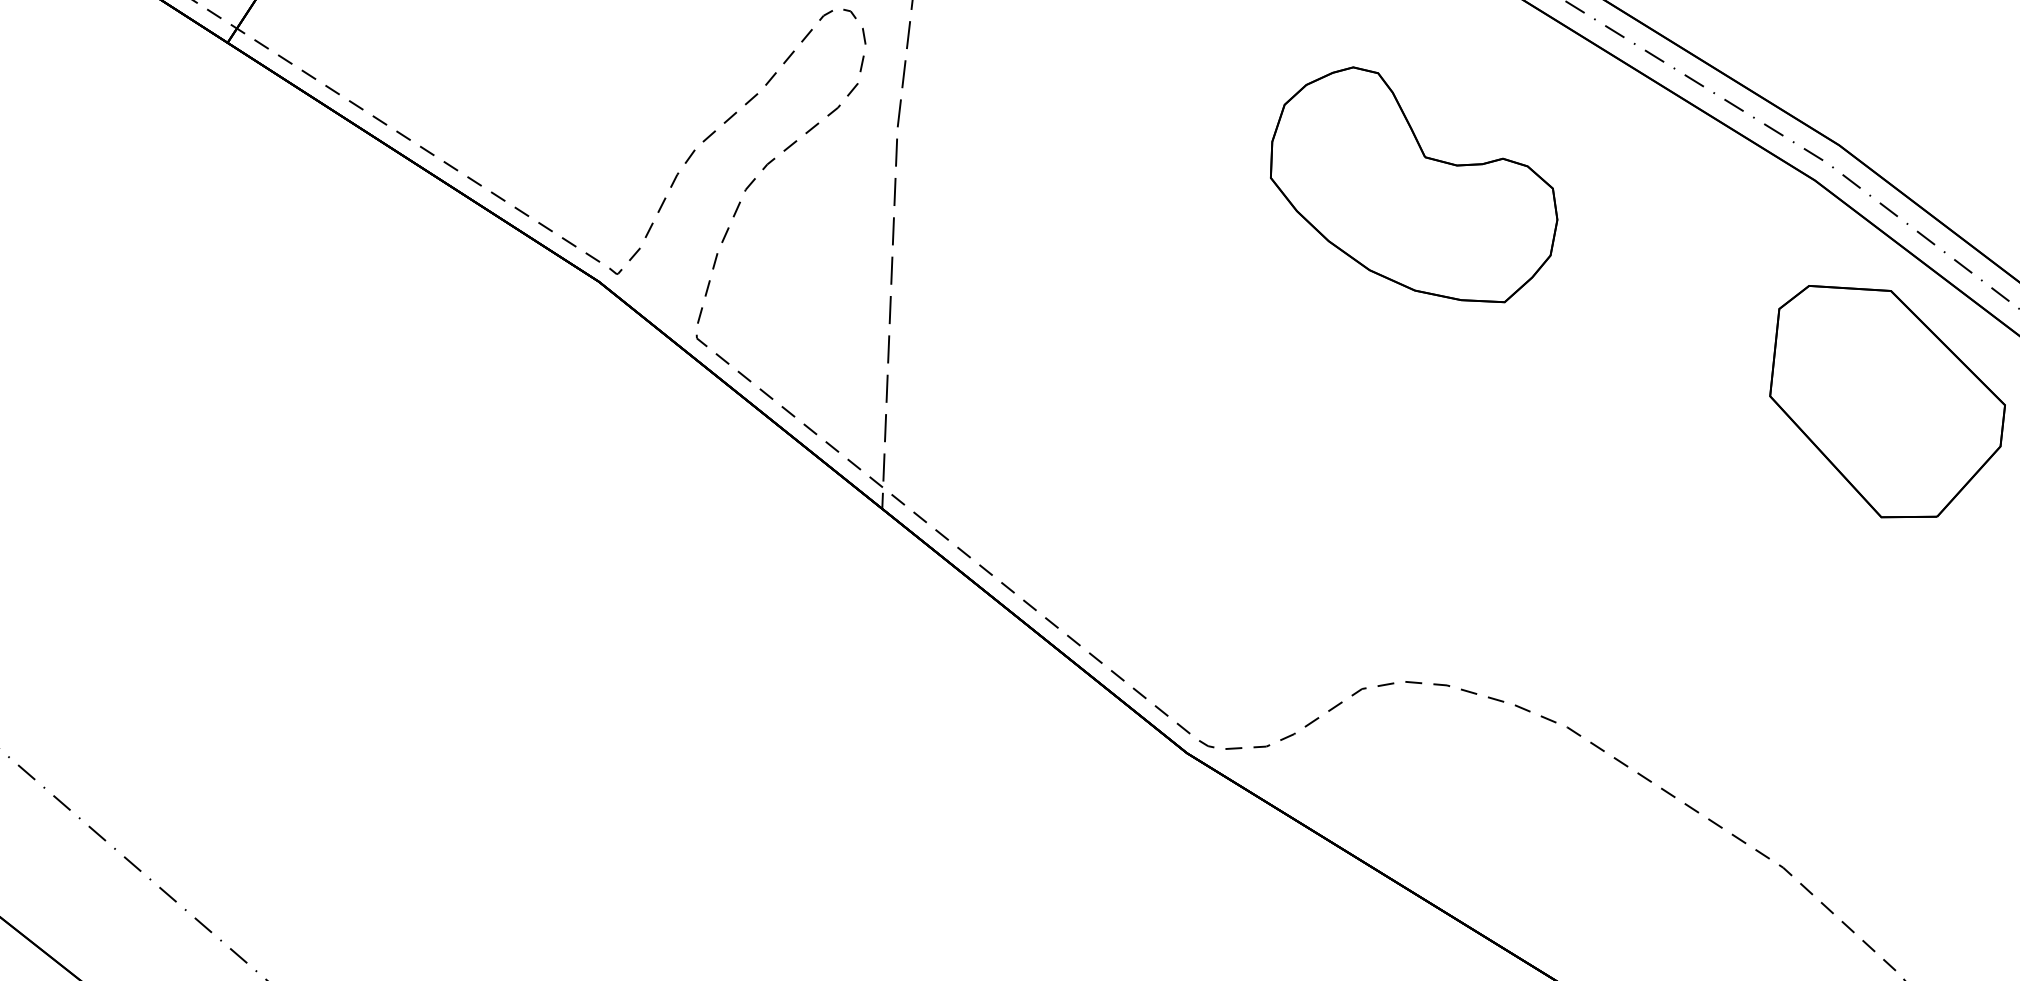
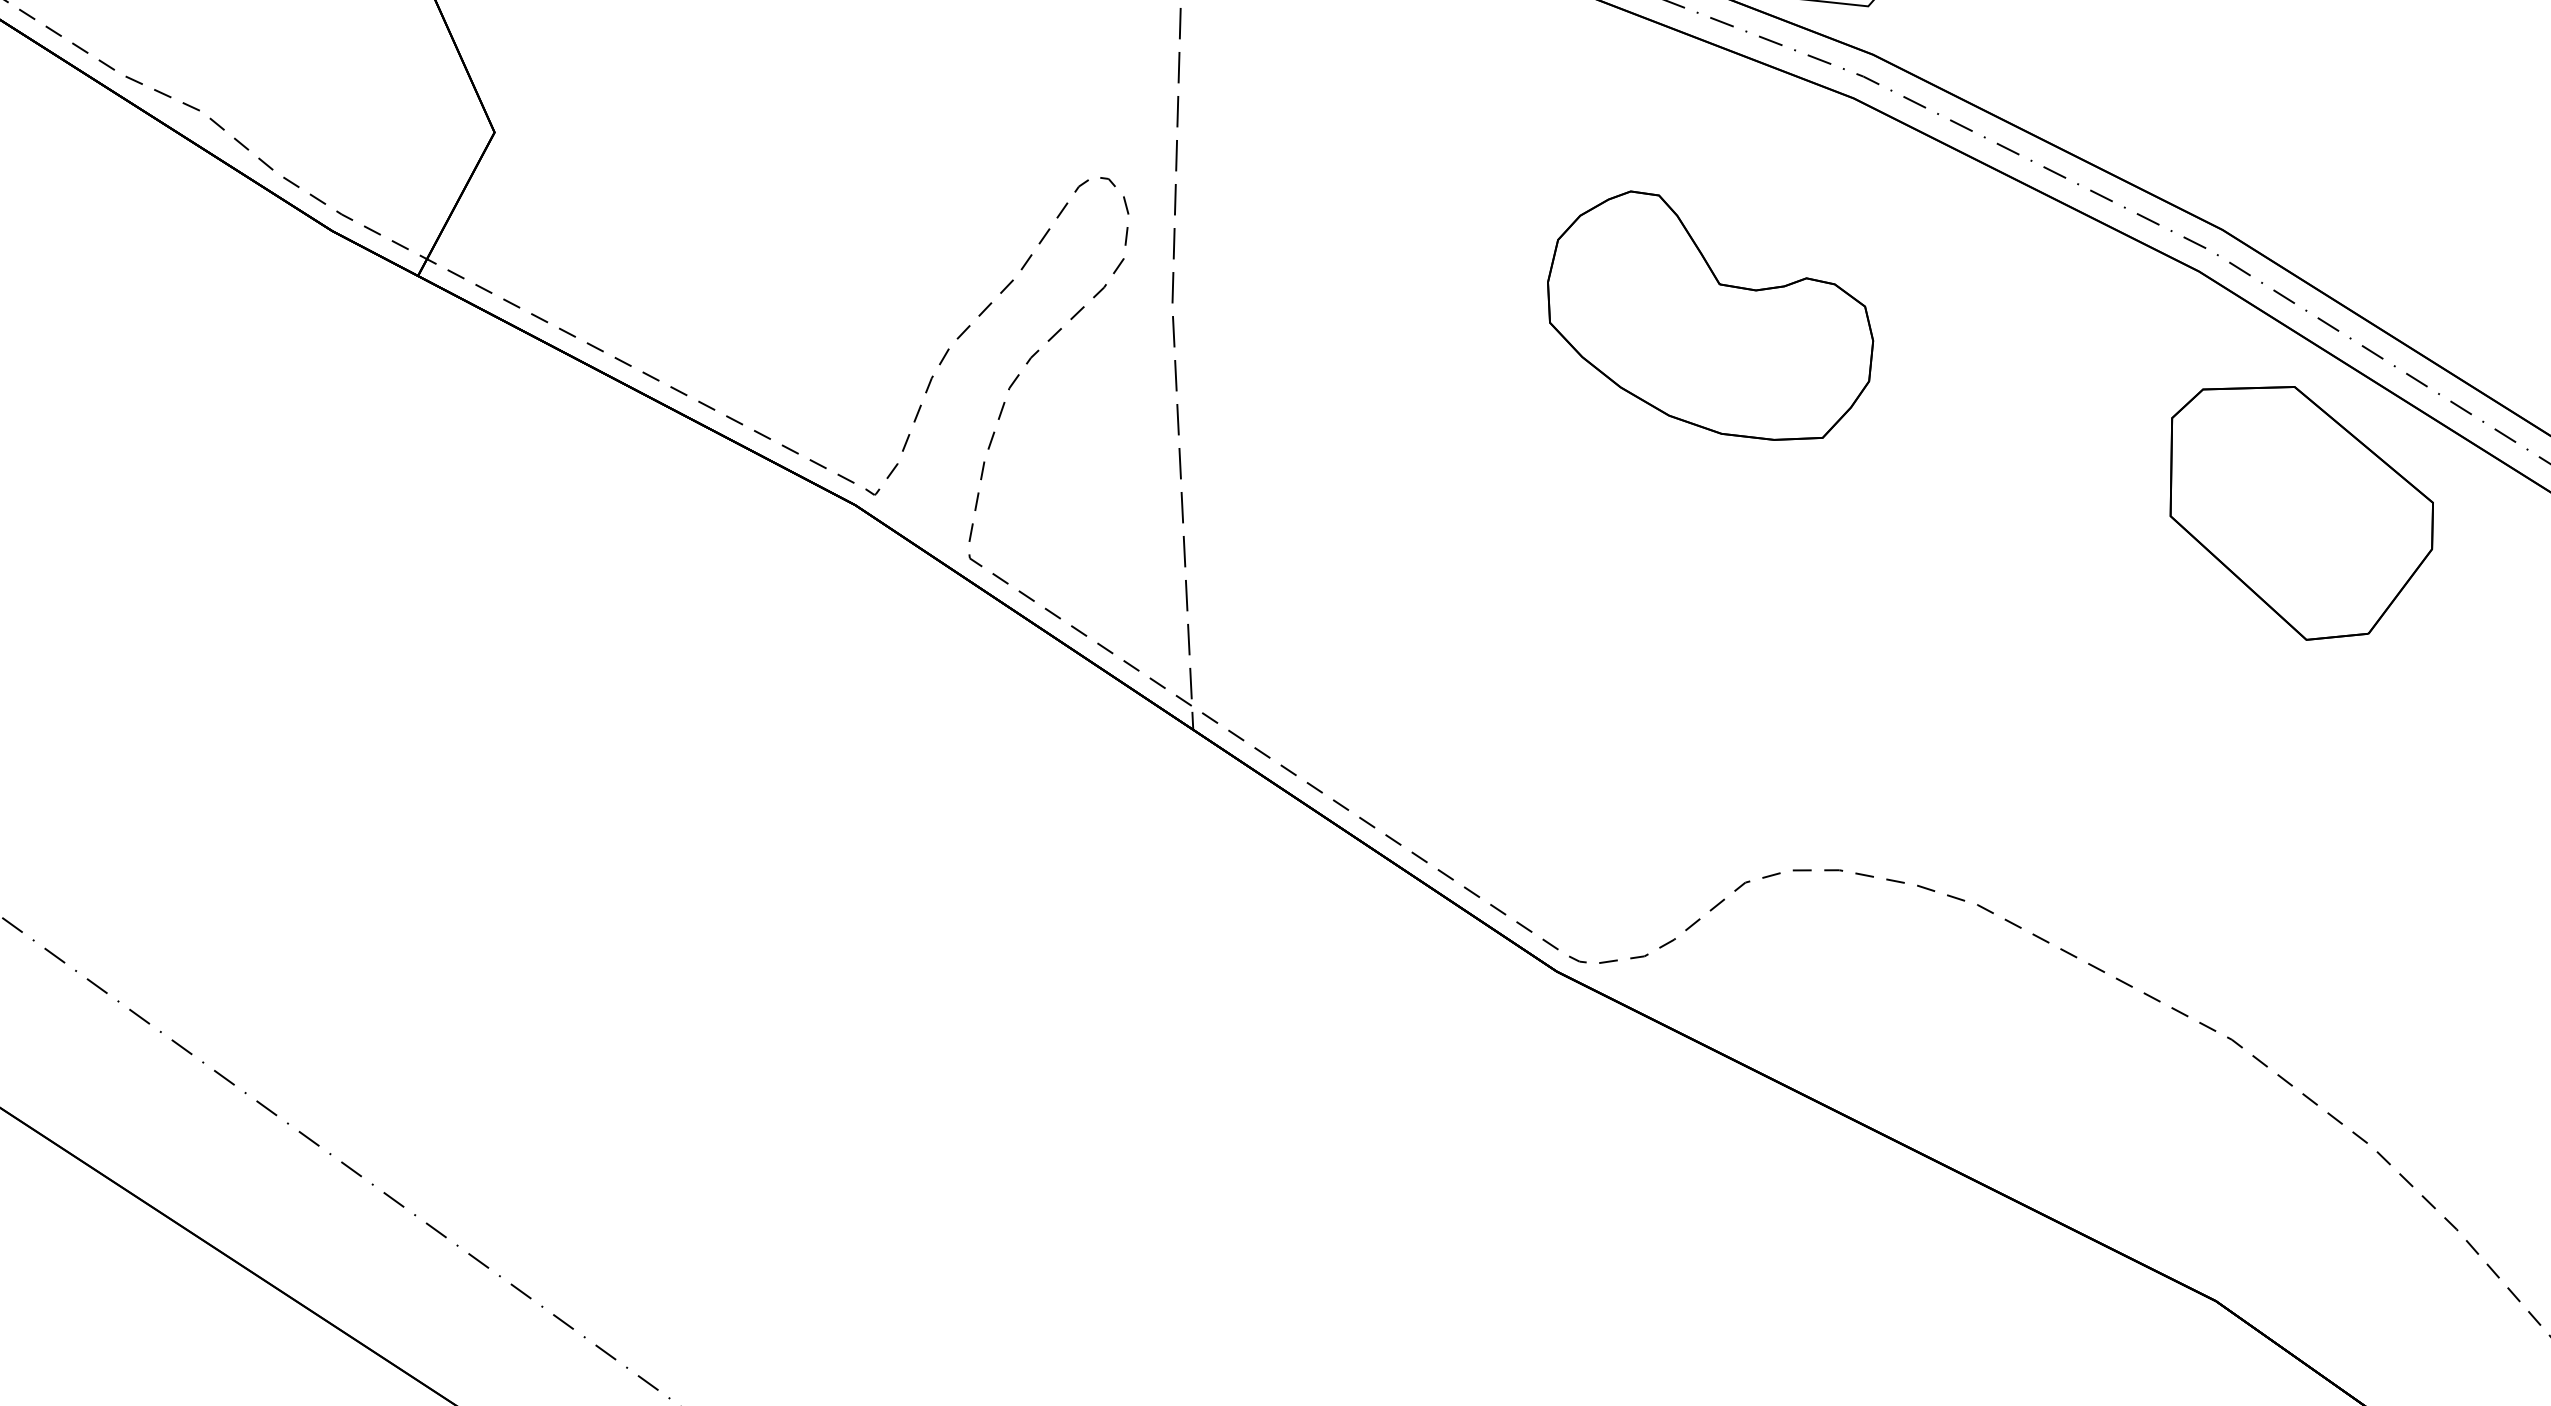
part: (1414, 184) -> (1710, 315), moved

